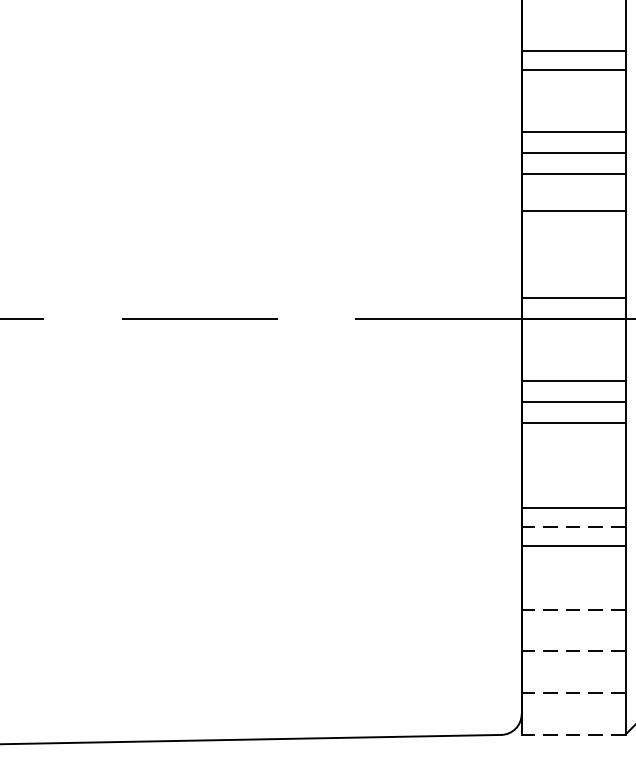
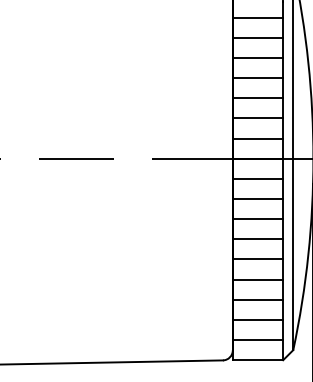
line: (572, 50) -> (257, 17), moved
line: (572, 132) -> (257, 58), moved
line: (572, 174) -> (257, 98), moved
line: (572, 211) -> (257, 118), moved
line: (572, 297) -> (257, 138), moved
line: (572, 380) -> (257, 178), moved
line: (572, 423) -> (257, 219), moved
line: (572, 508) -> (257, 239), moved
line: (572, 526) -> (257, 259), dashed -> solid
line: (572, 545) -> (257, 279), moved
line: (572, 609) -> (257, 299), dashed -> solid
line: (572, 650) -> (257, 319), dashed -> solid
line: (572, 693) -> (257, 340), dashed -> solid
line: (572, 735) -> (257, 360), dashed -> solid

